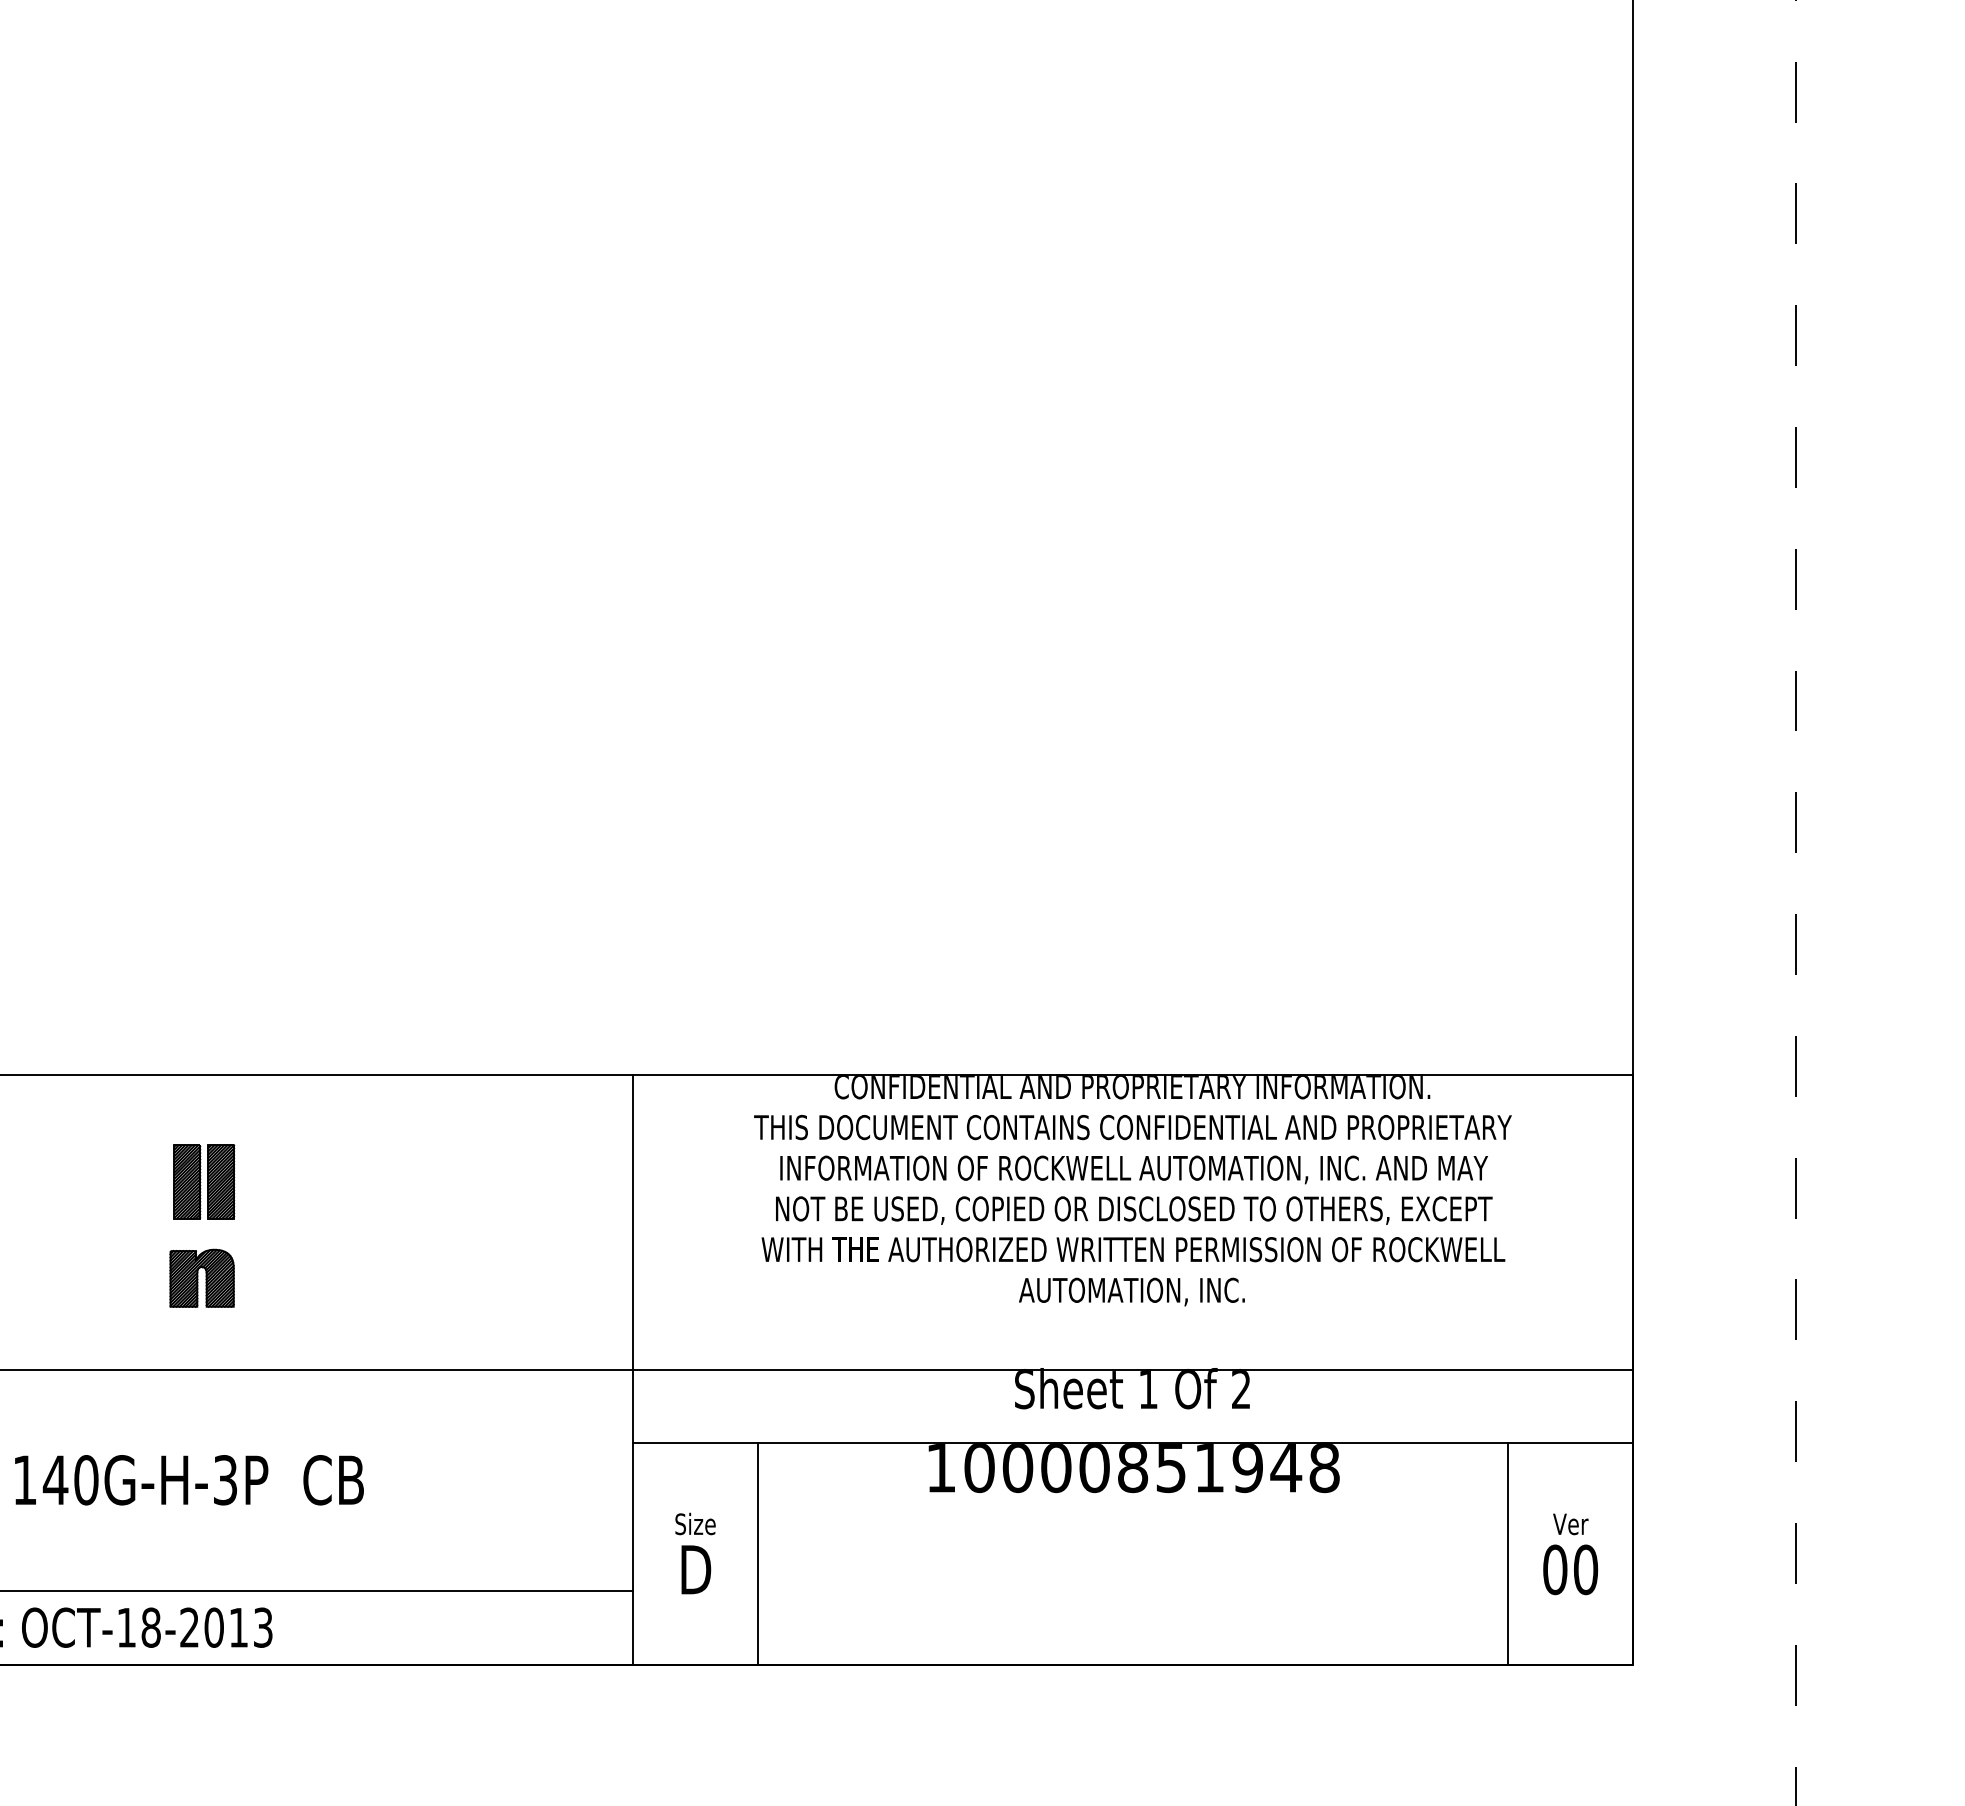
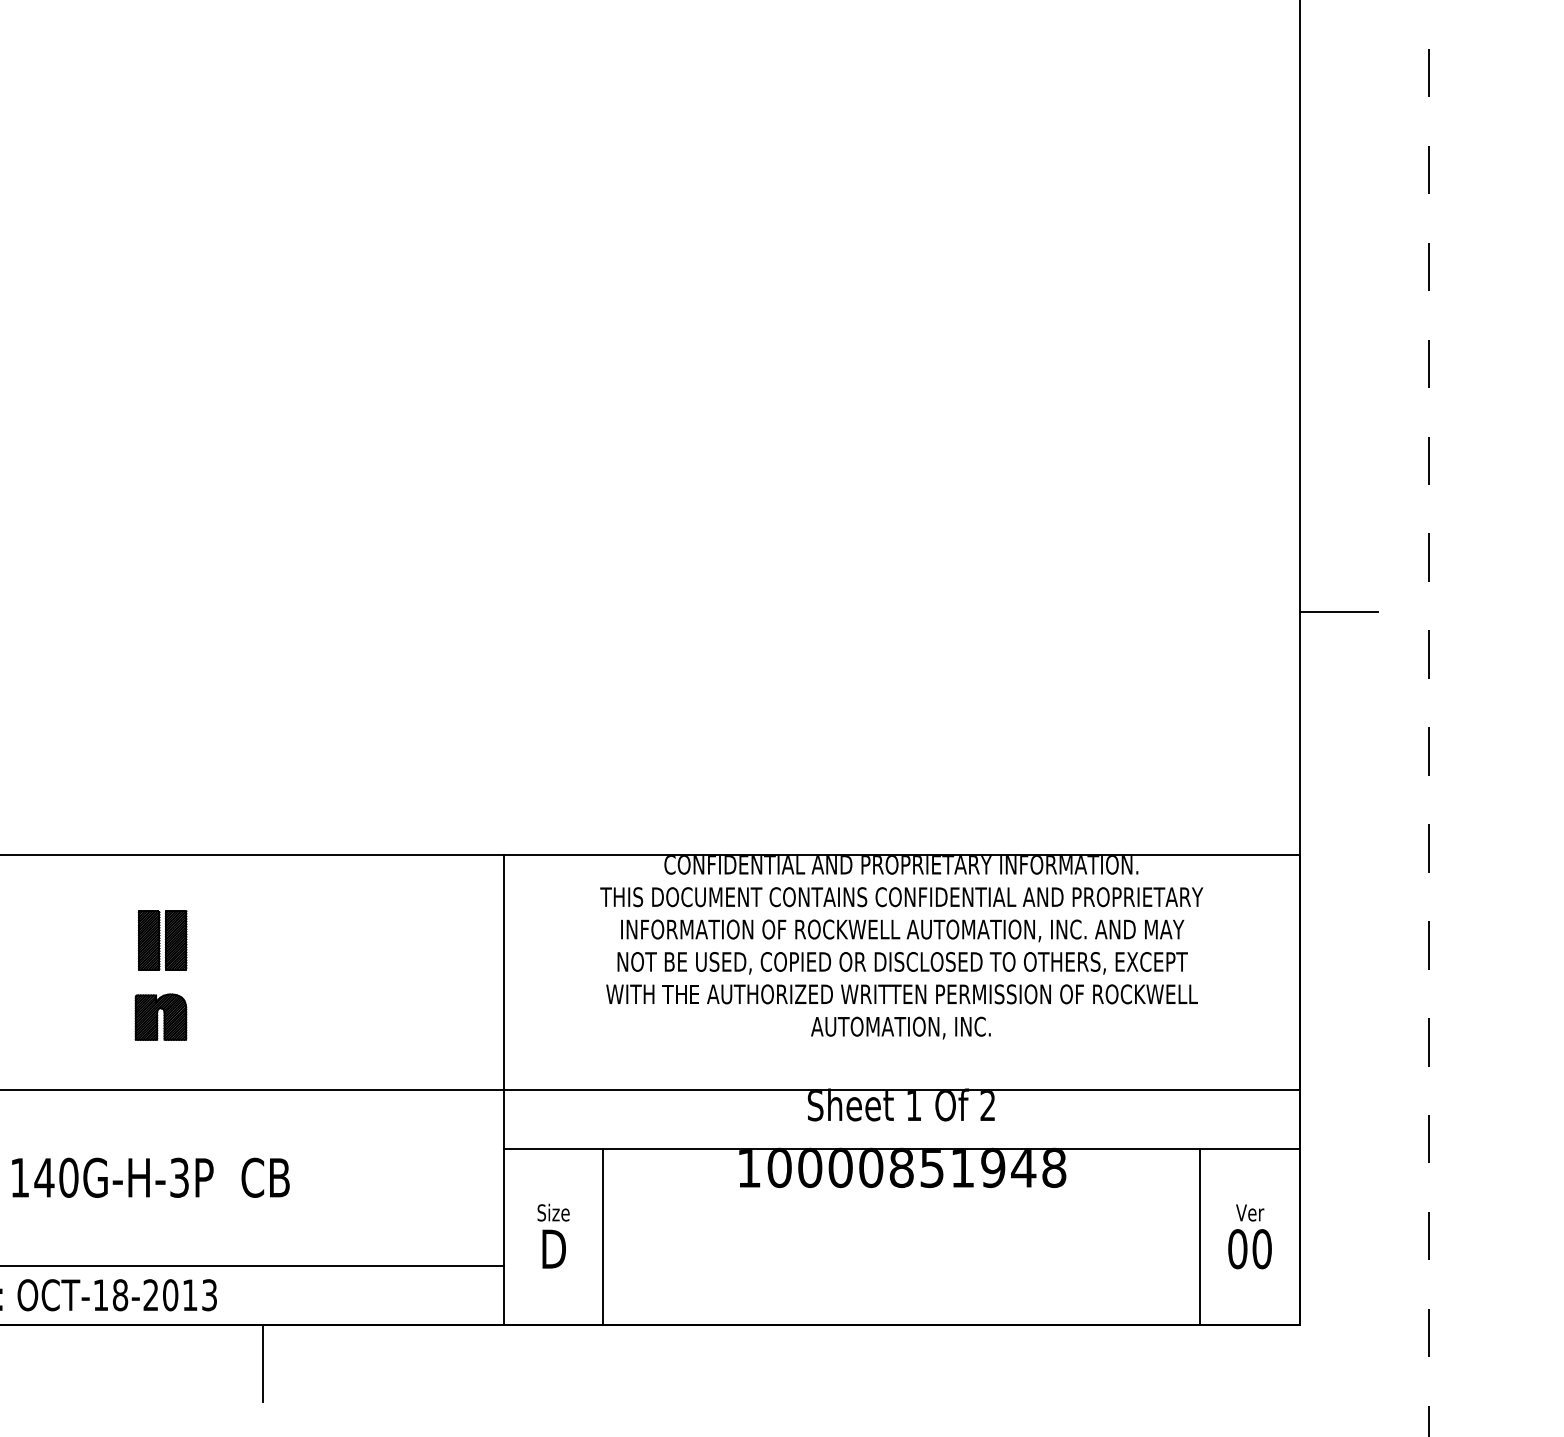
line: (1681, 769) -> (1338, 612), added
line: (330, 1713) -> (263, 1363), added

